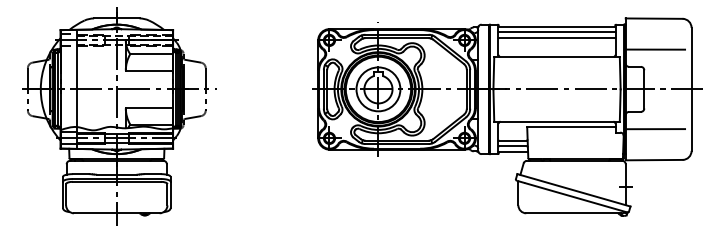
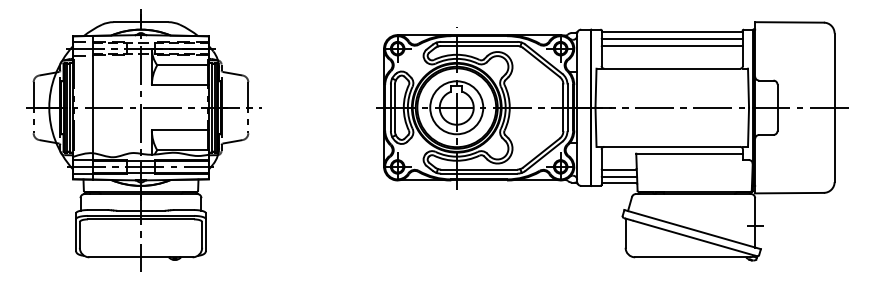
line: (655, 49) -> (791, 59), removed
line: (655, 129) -> (791, 156), removed

